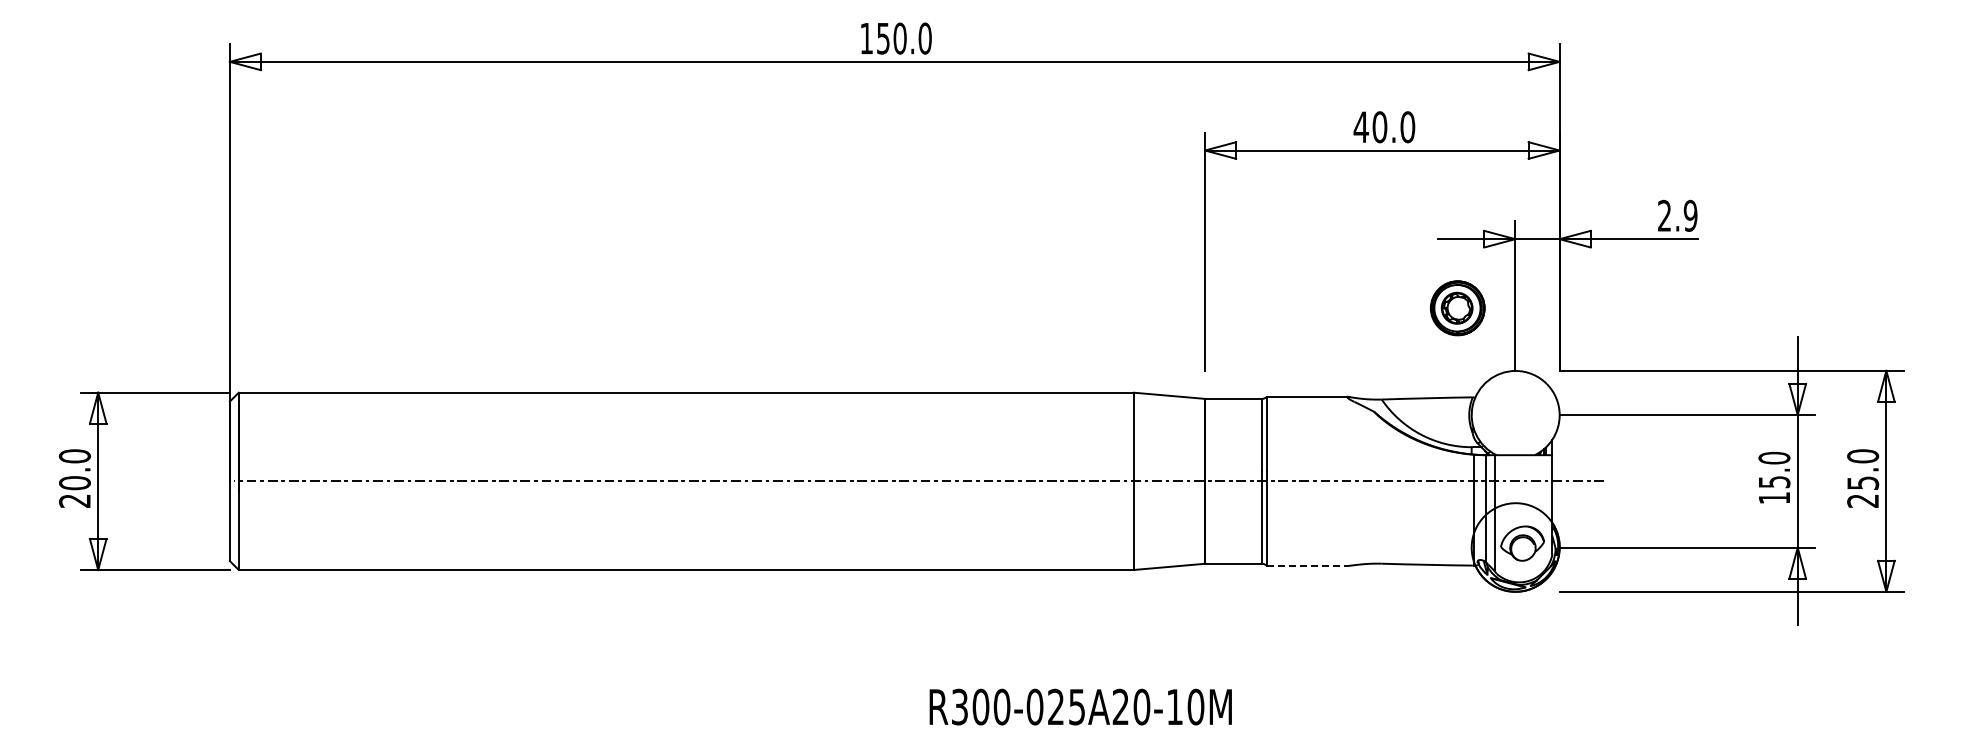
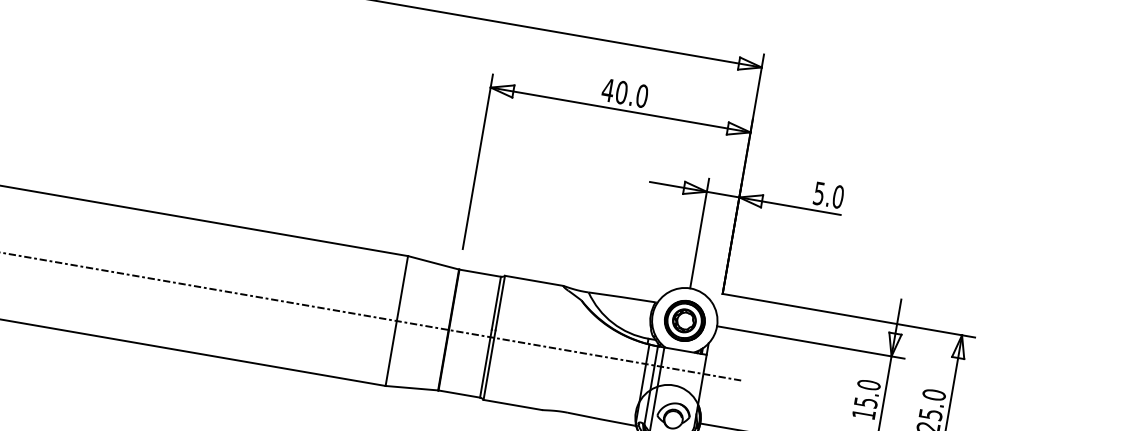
text: (1677, 215) -> (828, 194), 2.9 -> 5.0
part: (1457, 308) -> (684, 321), moved
line: (1307, 566) -> (513, 405), dashed -> solid

